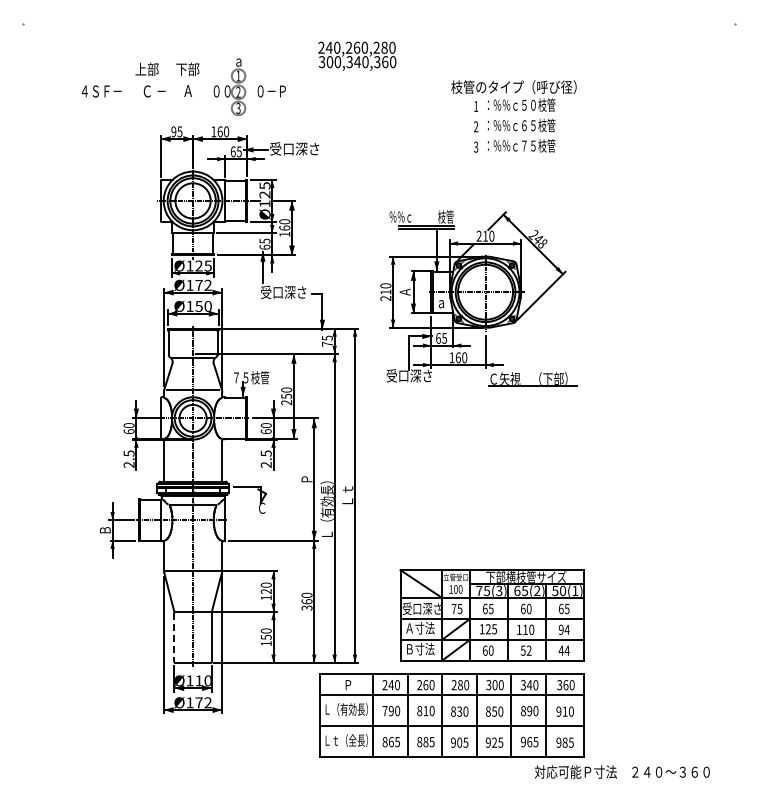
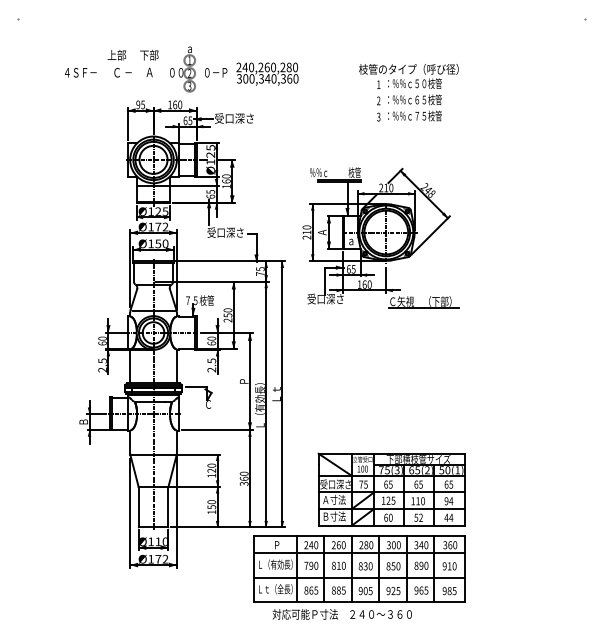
text: (357, 55) -> (267, 73), moved
text: (528, 608) -> (420, 484), 60 -> 65
line: (174, 638) -> (138, 508), dashed -> solid
text: (622, 771) -> (342, 613), moved

